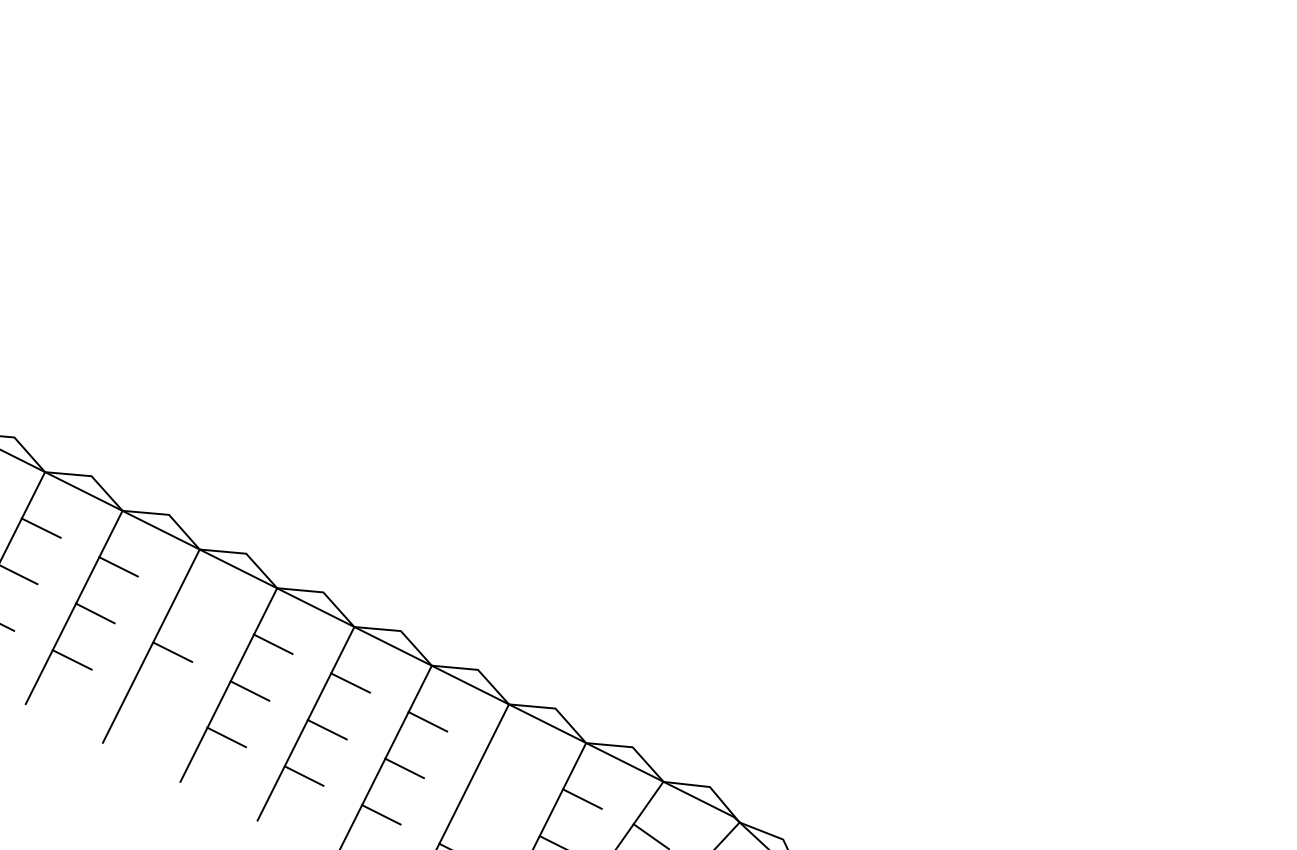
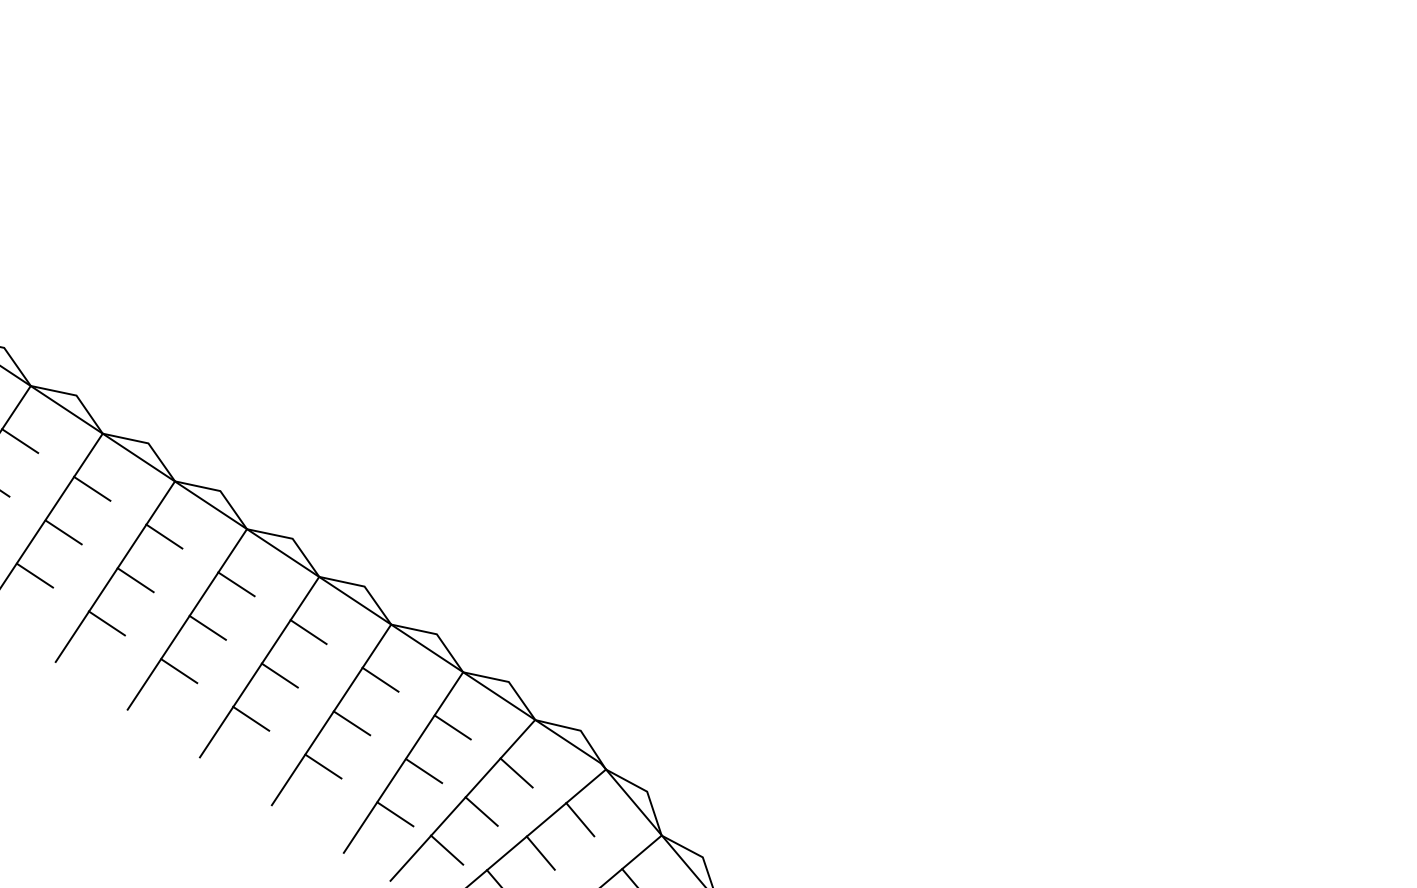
line: (196, 605) -> (92, 488), added
line: (148, 698) -> (34, 575), added
line: (504, 760) -> (380, 679), added
line: (481, 807) -> (351, 723), added

